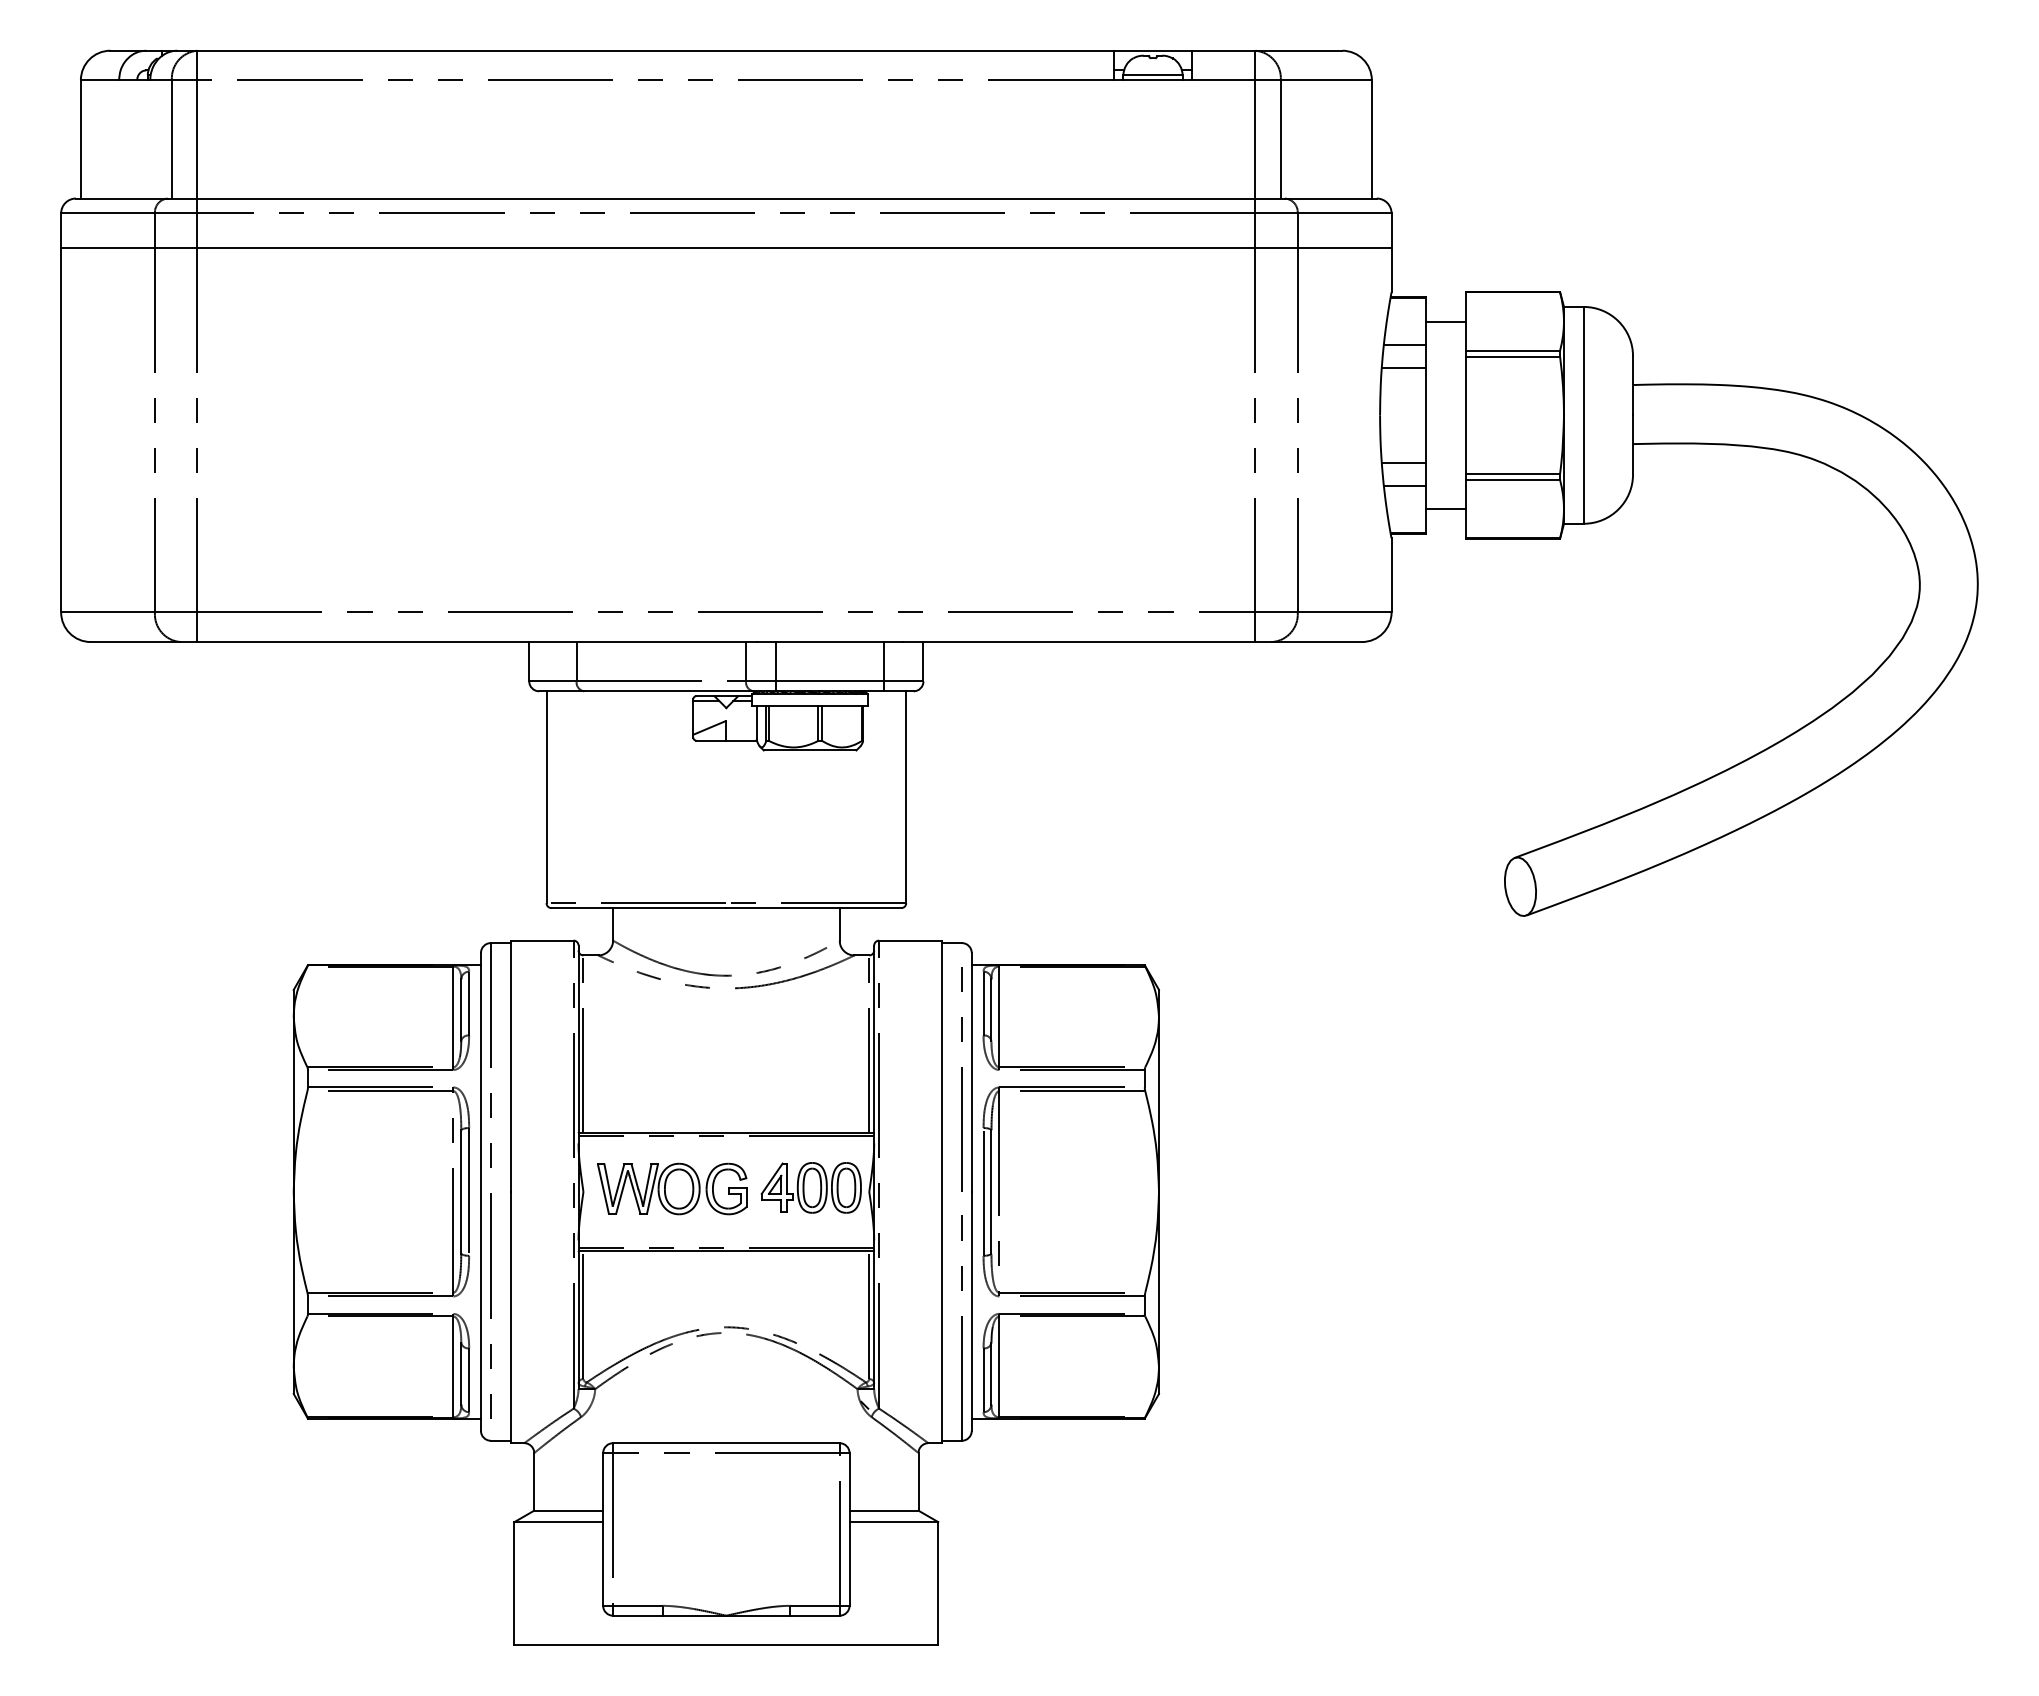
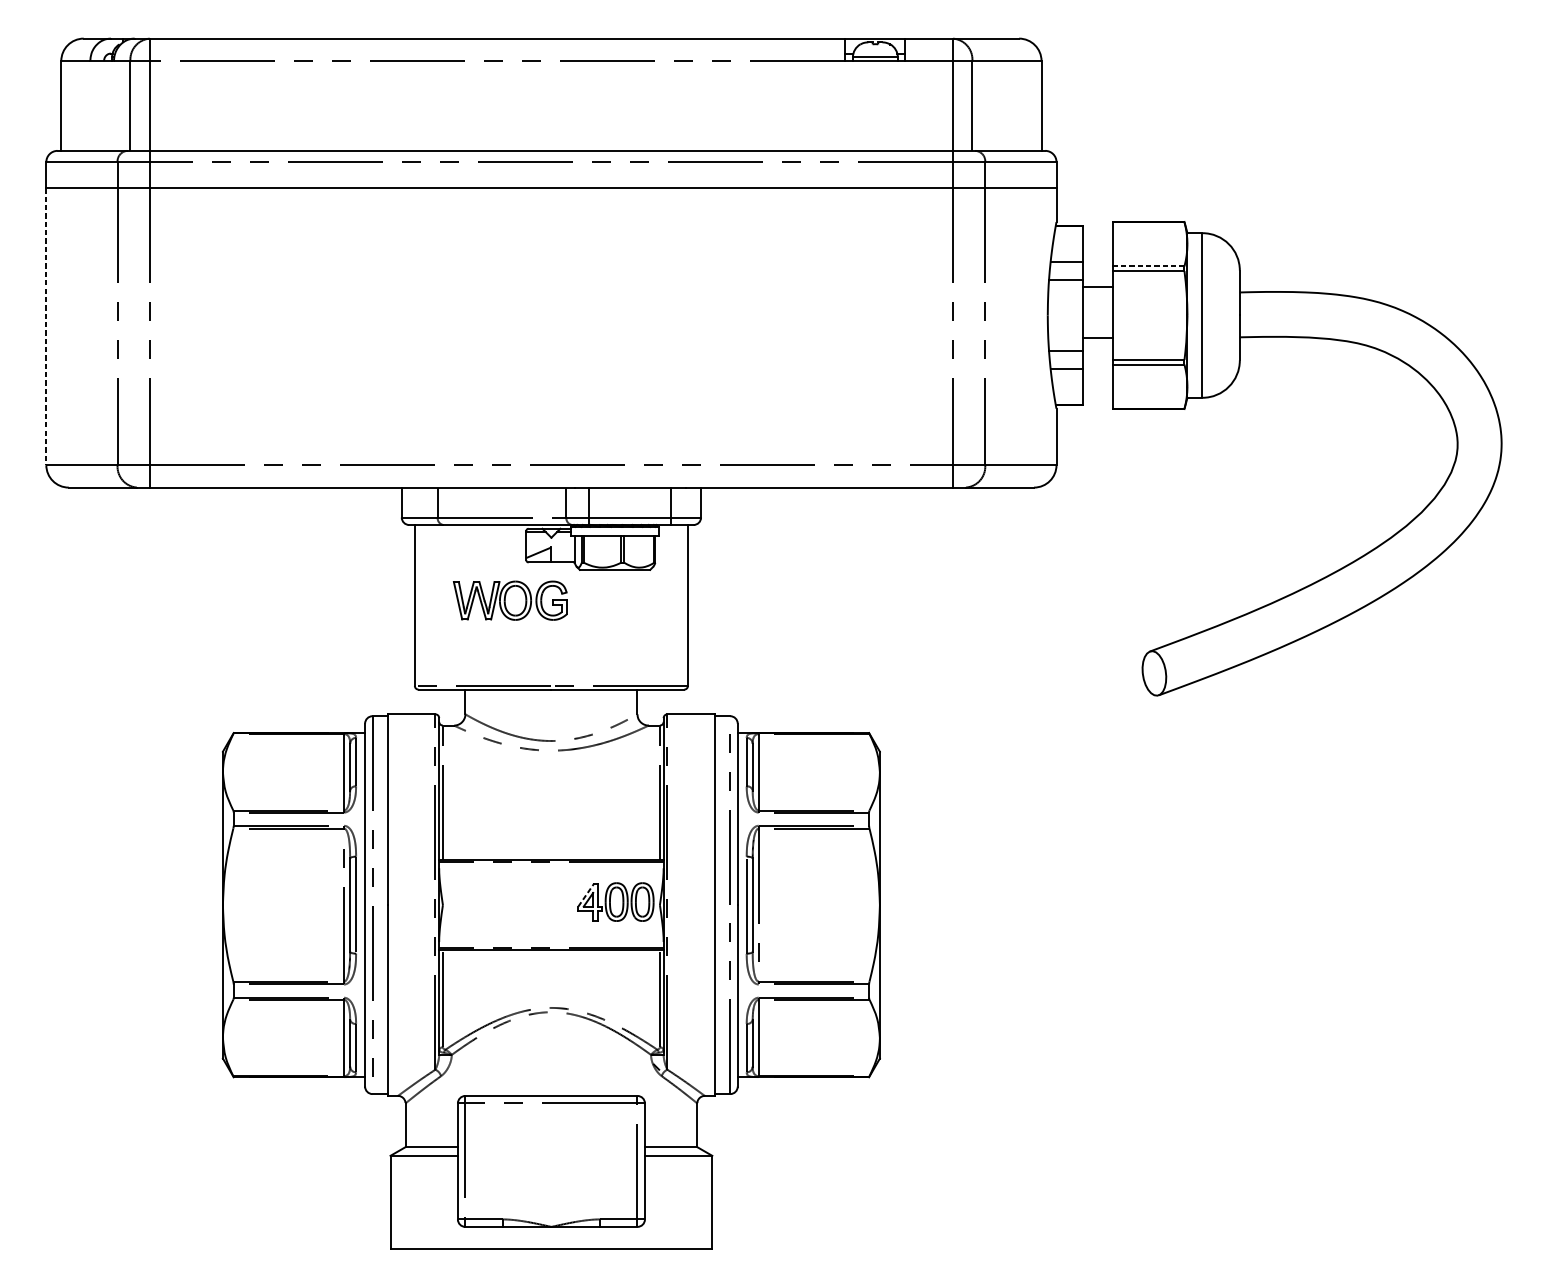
line: (1445, 321) -> (1097, 286), moved
line: (1513, 350) -> (1149, 266), solid -> dashed
line: (61, 430) -> (46, 326), solid -> dashed
line: (1445, 508) -> (1097, 337), moved
line: (772, 1178) -> (586, 894), solid -> dashed
part: (672, 1188) -> (510, 600), moved

